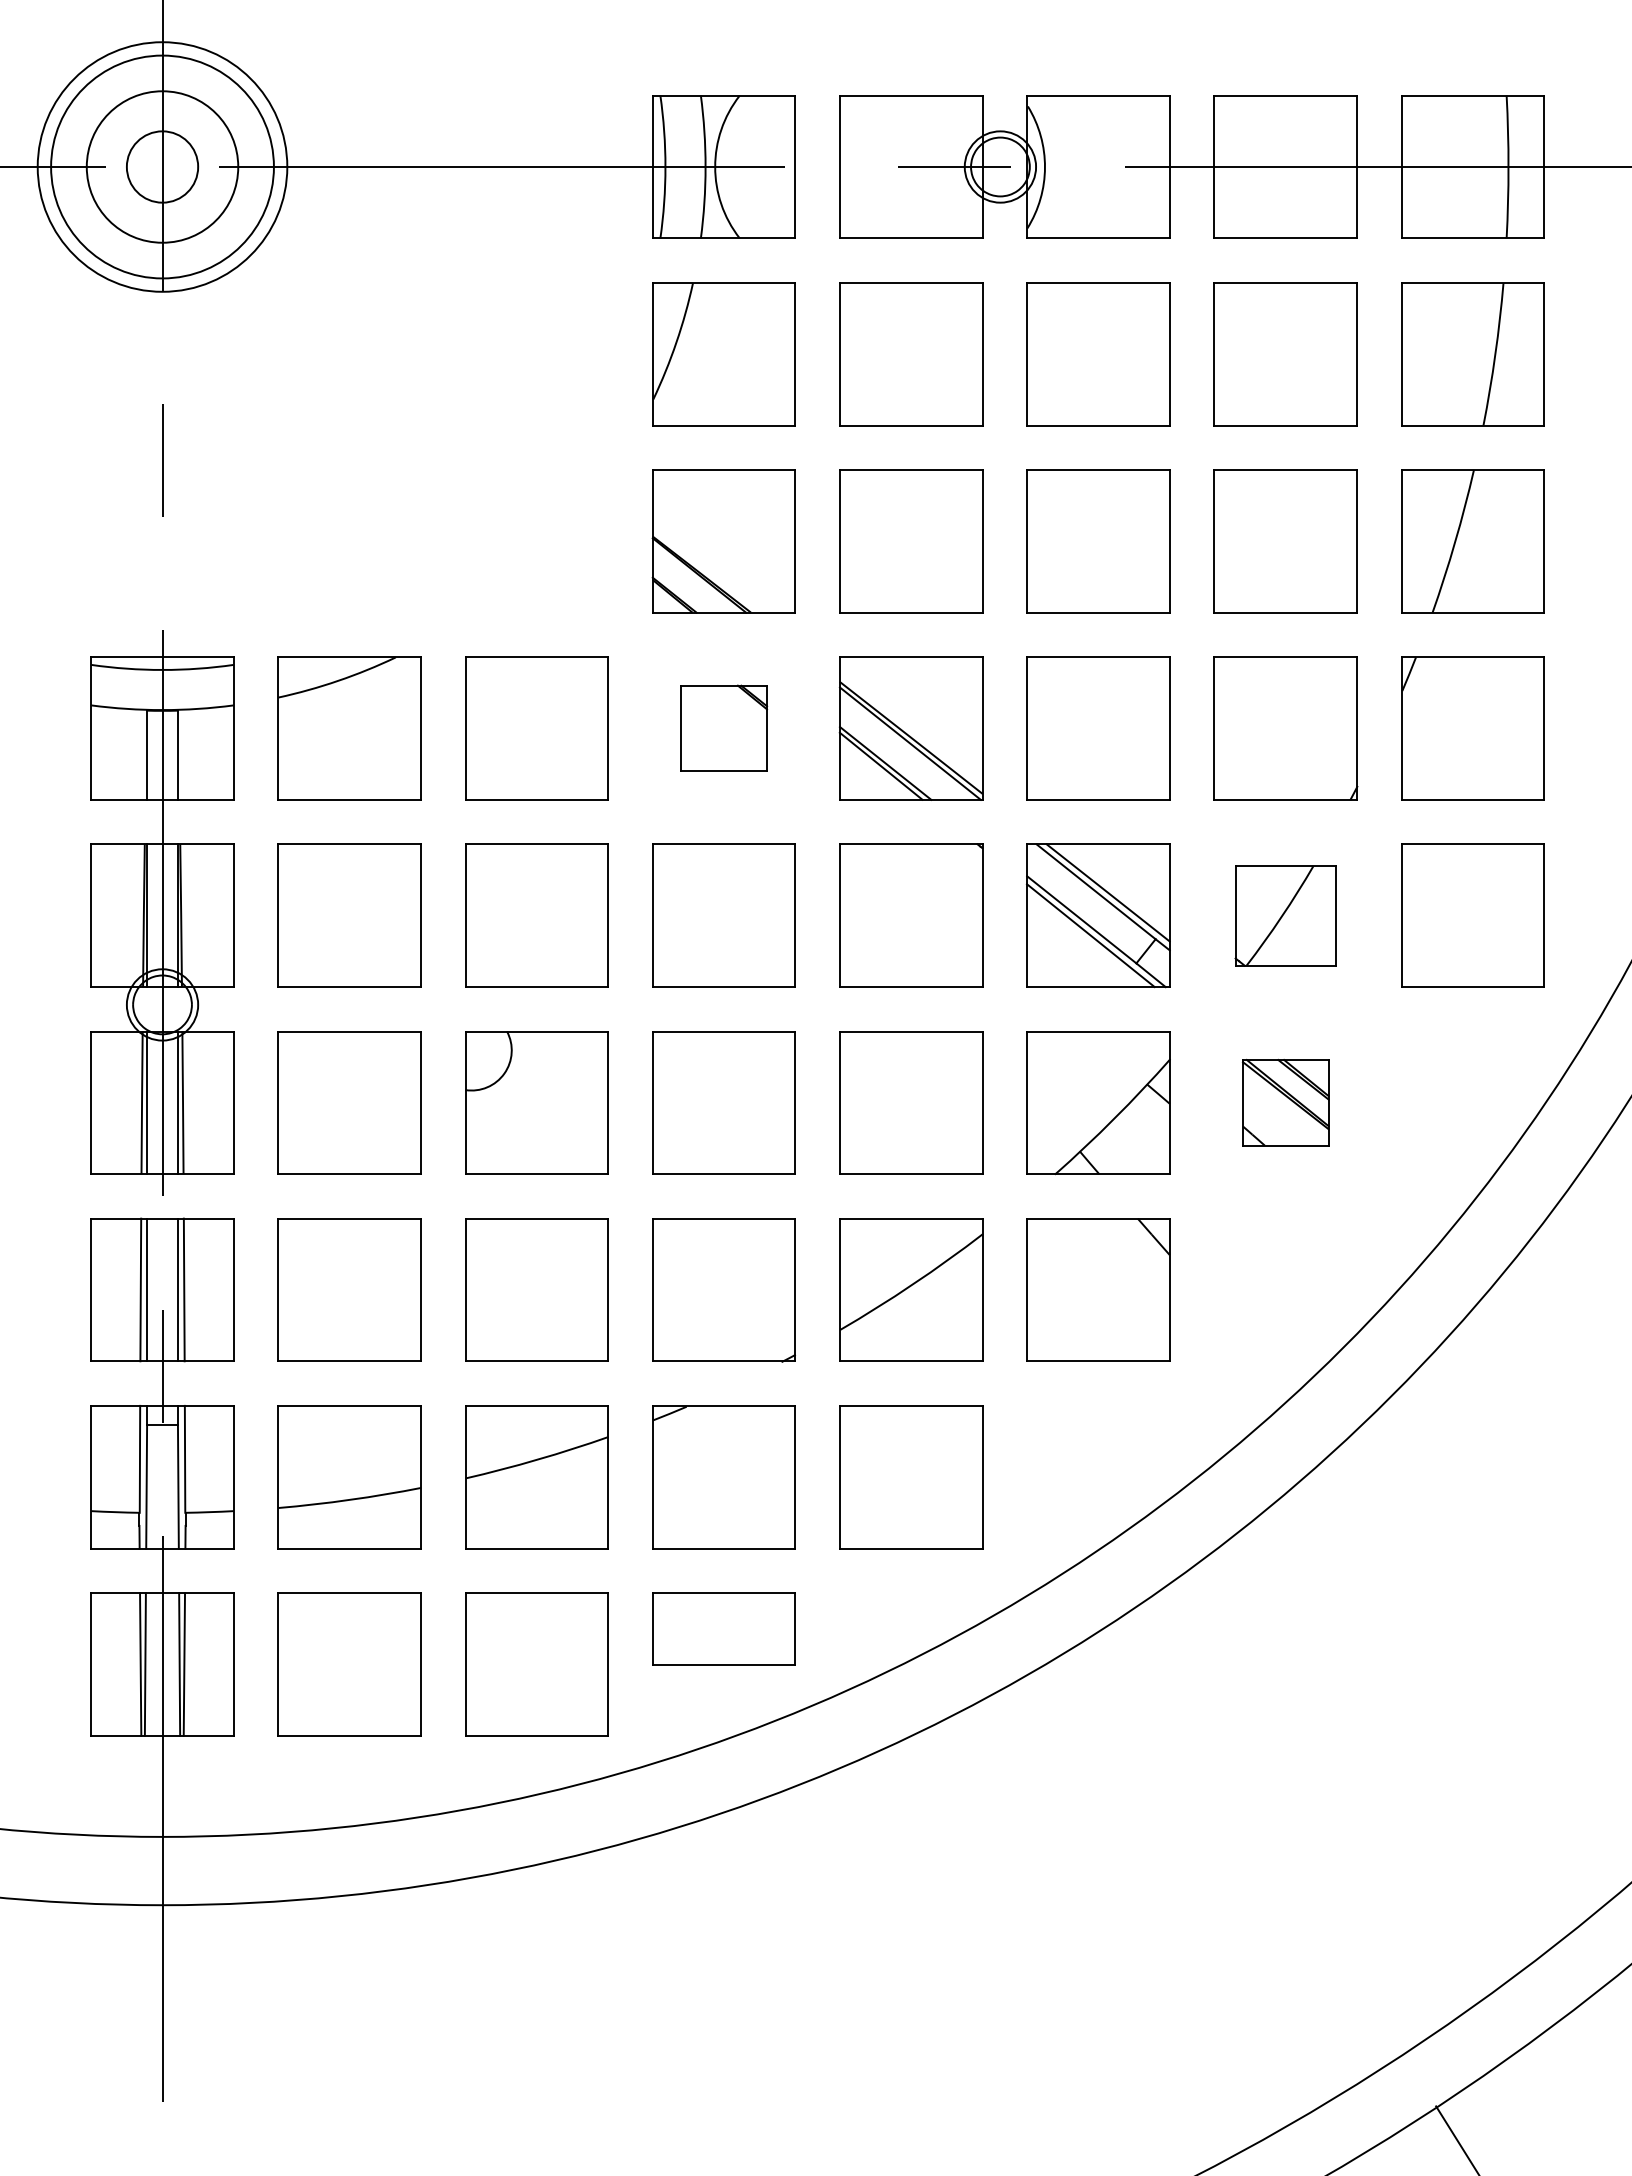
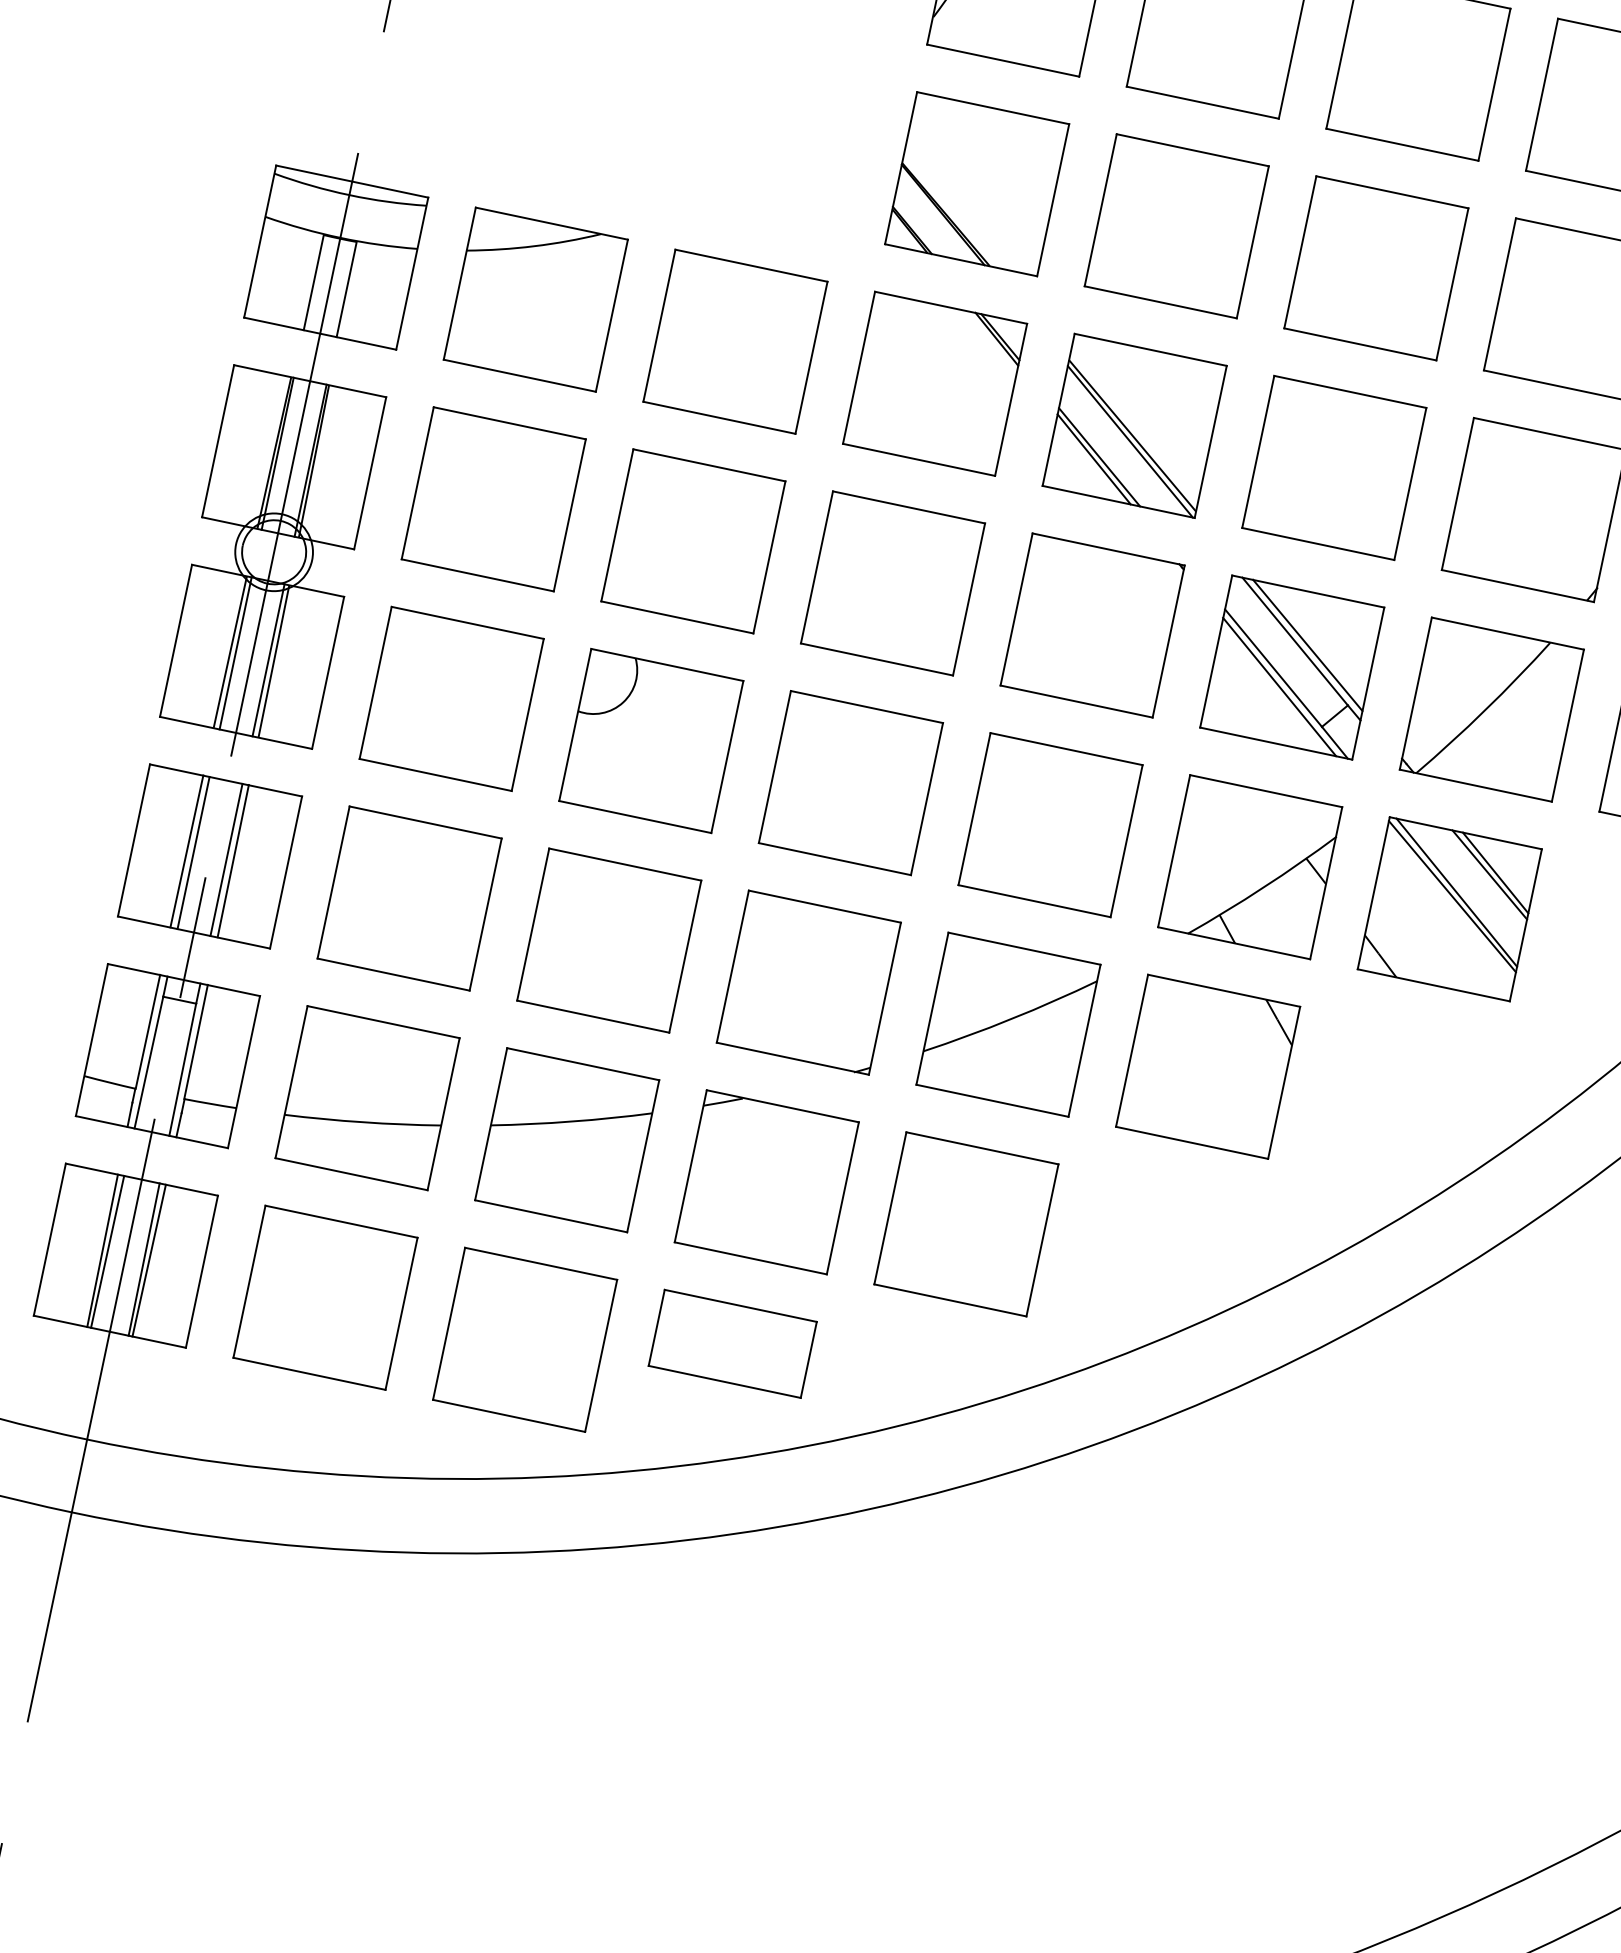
part: (724, 728) -> (935, 383), size x1.67
part: (1285, 915) -> (1491, 709), size x1.43
part: (1285, 1102) -> (1449, 908), size x1.67

